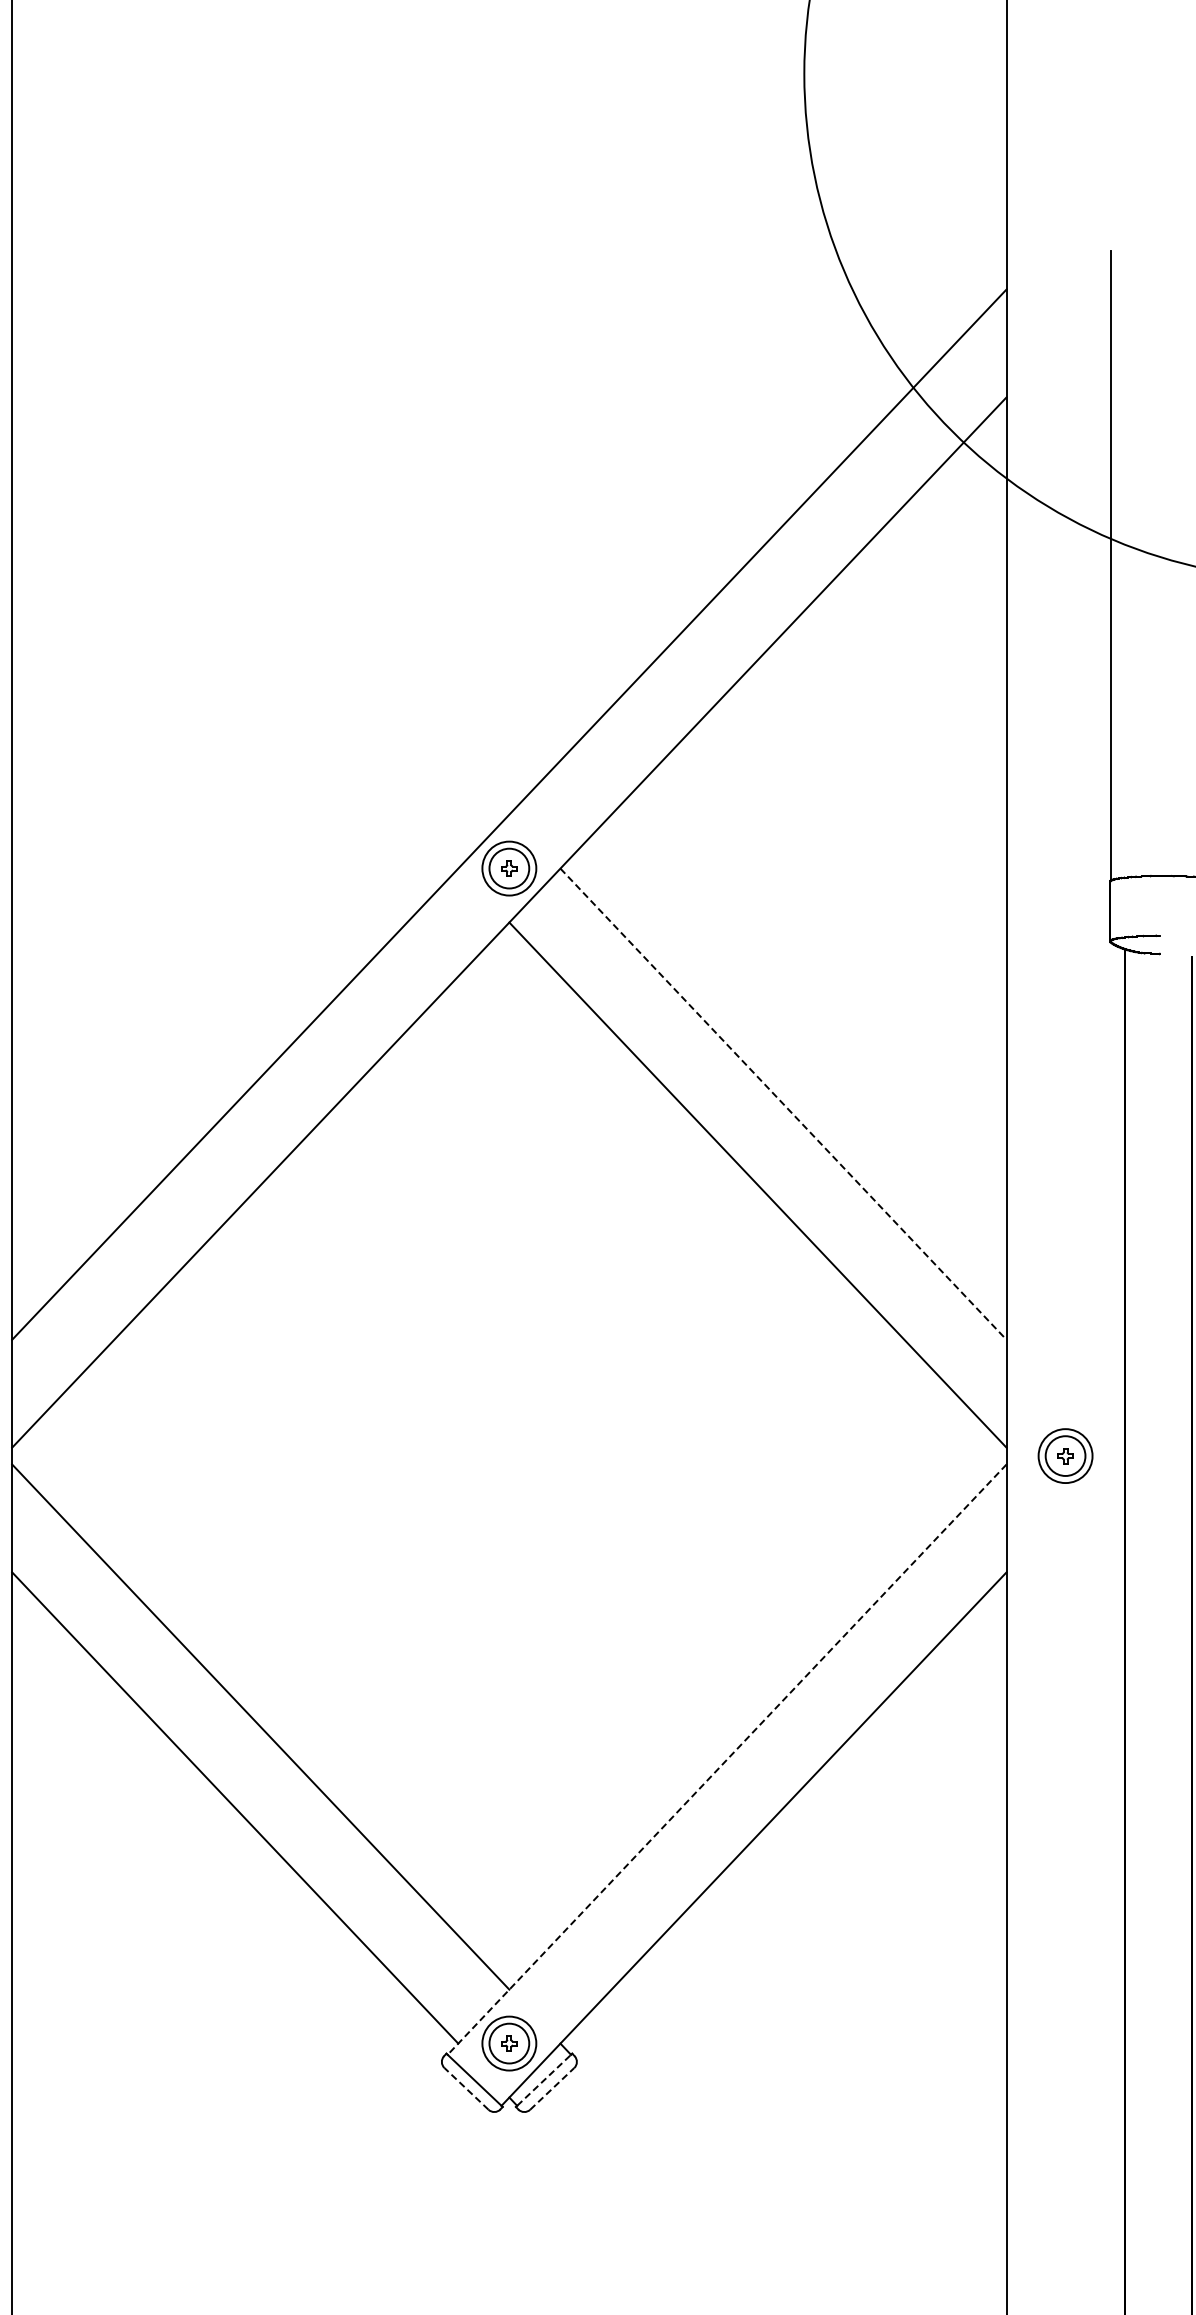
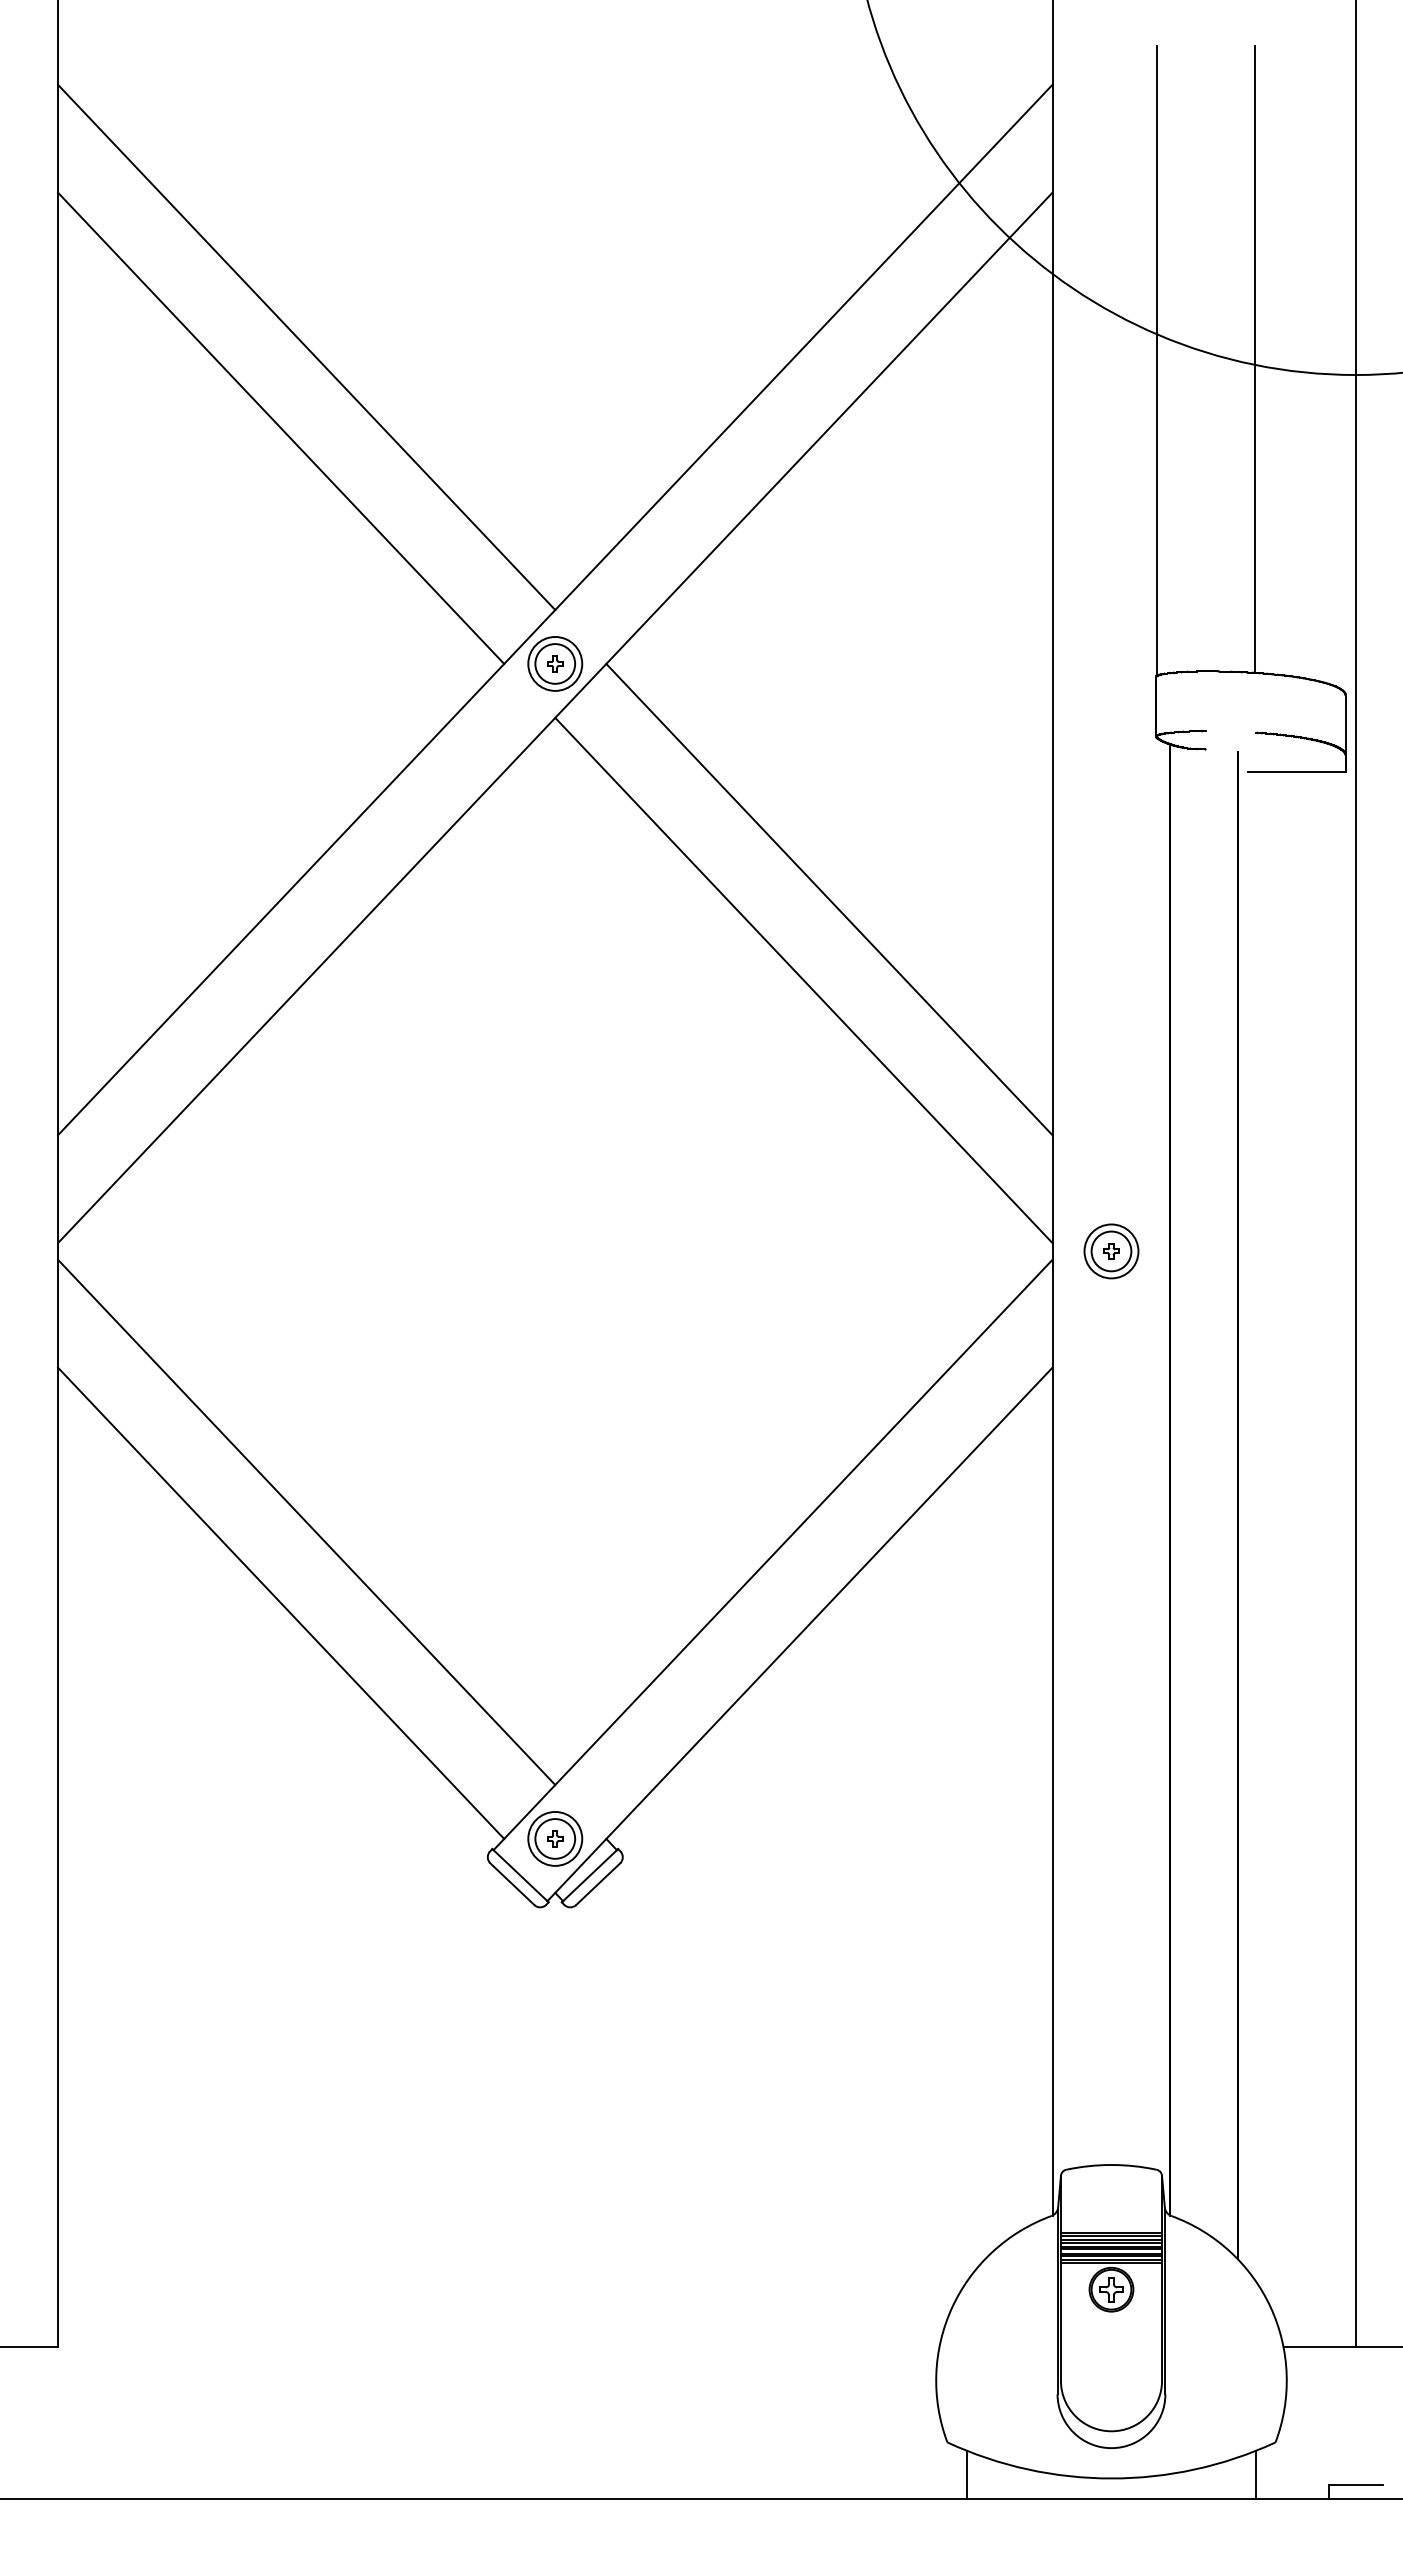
line: (260, 552) -> (306, 347), added
line: (235, 632) -> (281, 427), added
line: (783, 1104) -> (829, 899), dashed -> solid
line: (726, 1760) -> (772, 1555), dashed -> solid
line: (544, 2080) -> (590, 1875), dashed -> solid
line: (466, 2088) -> (512, 1883), dashed -> solid
line: (552, 2088) -> (598, 1883), dashed -> solid

